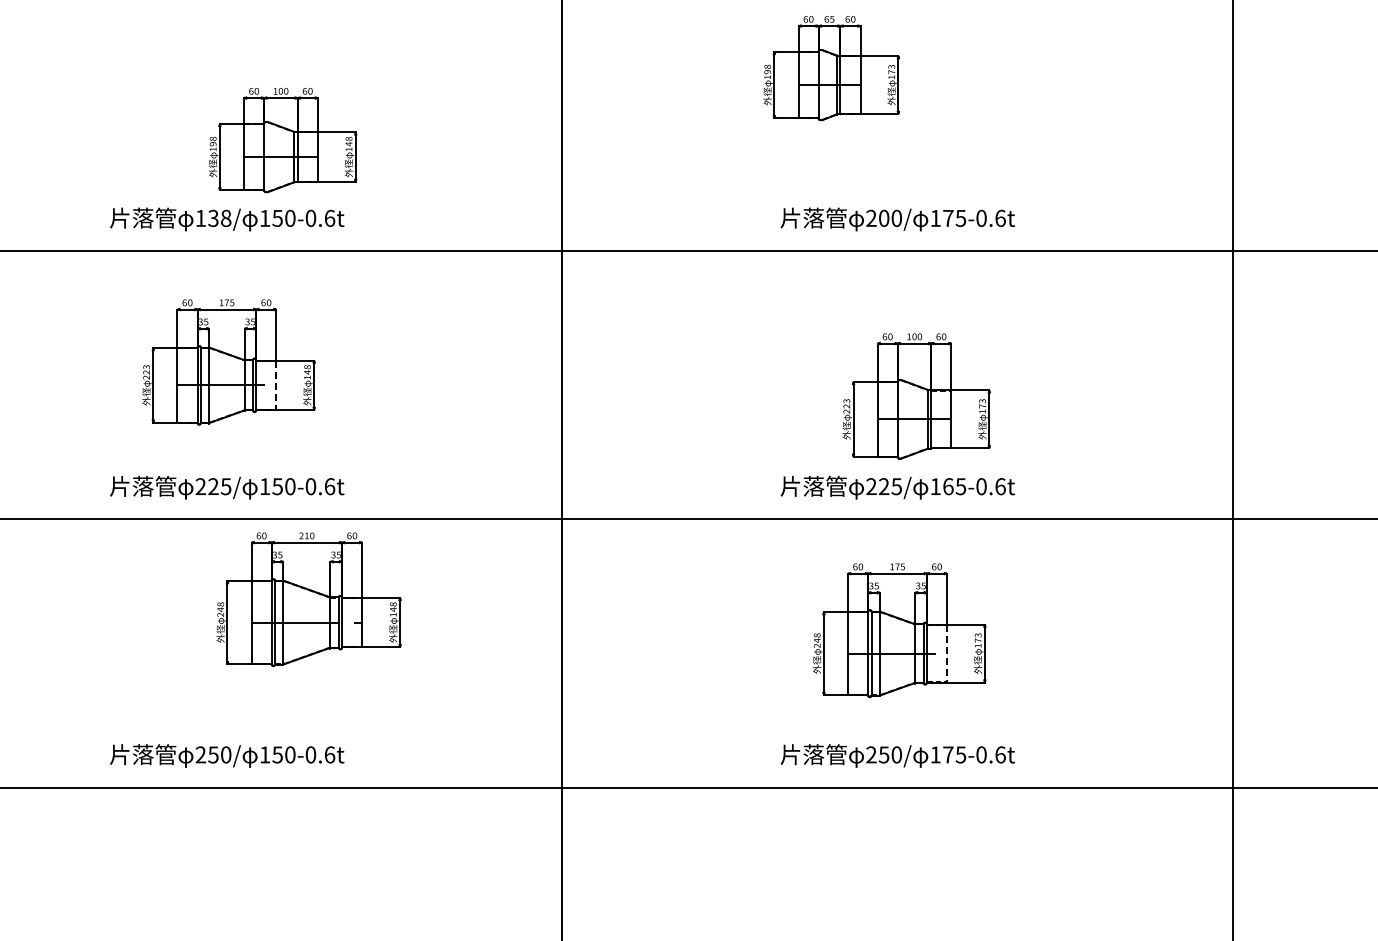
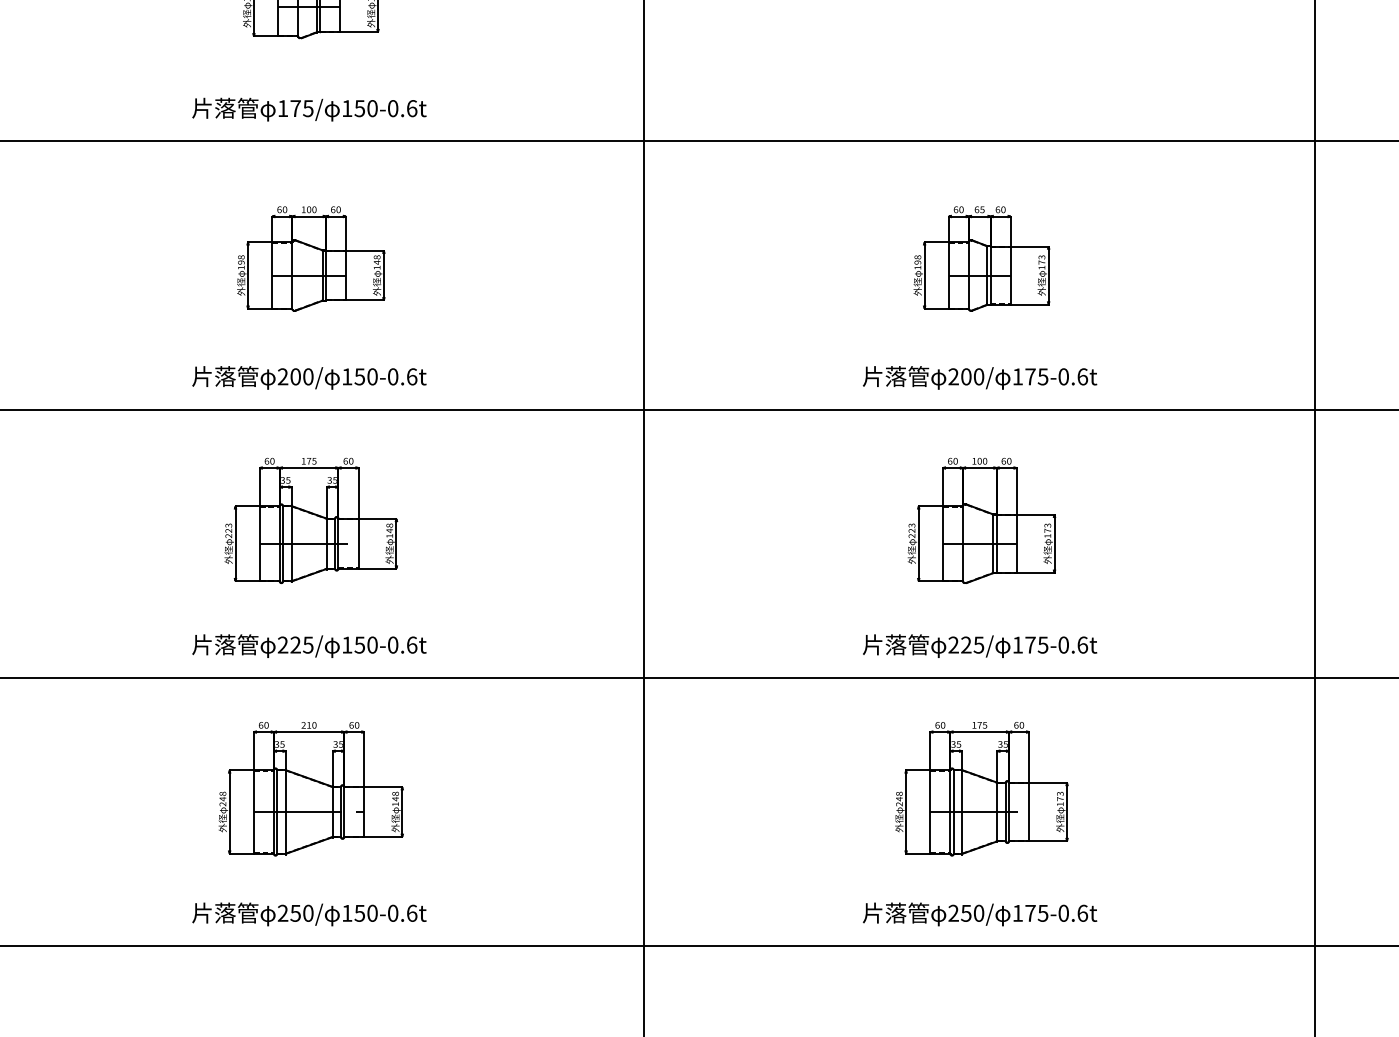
part: (831, 68) -> (981, 258), moved
part: (283, 140) -> (311, 258), moved
text: (213, 218) -> (295, 376), 138/ -> 200/
line: (276, 385) -> (358, 543), dashed -> solid
part: (916, 396) -> (981, 520), moved
text: (948, 486) -> (1030, 644), 165-0.6t -> 175-0.6t
part: (308, 600) -> (310, 789), moved
line: (947, 654) -> (1029, 812), dashed -> solid

